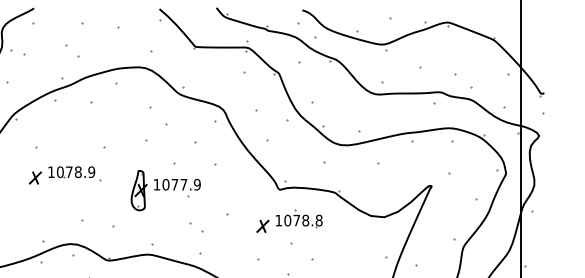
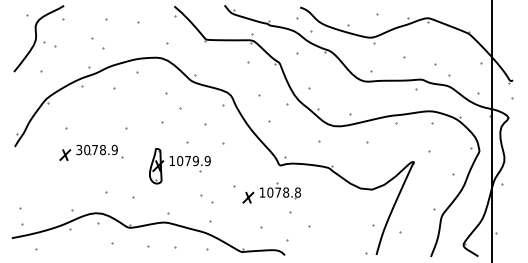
text: (51, 171) -> (79, 149), 1078.9 -> 3078.9
text: (183, 184) -> (195, 160), 1077.9 -> 1079.9
part: (289, 220) -> (271, 192), moved

